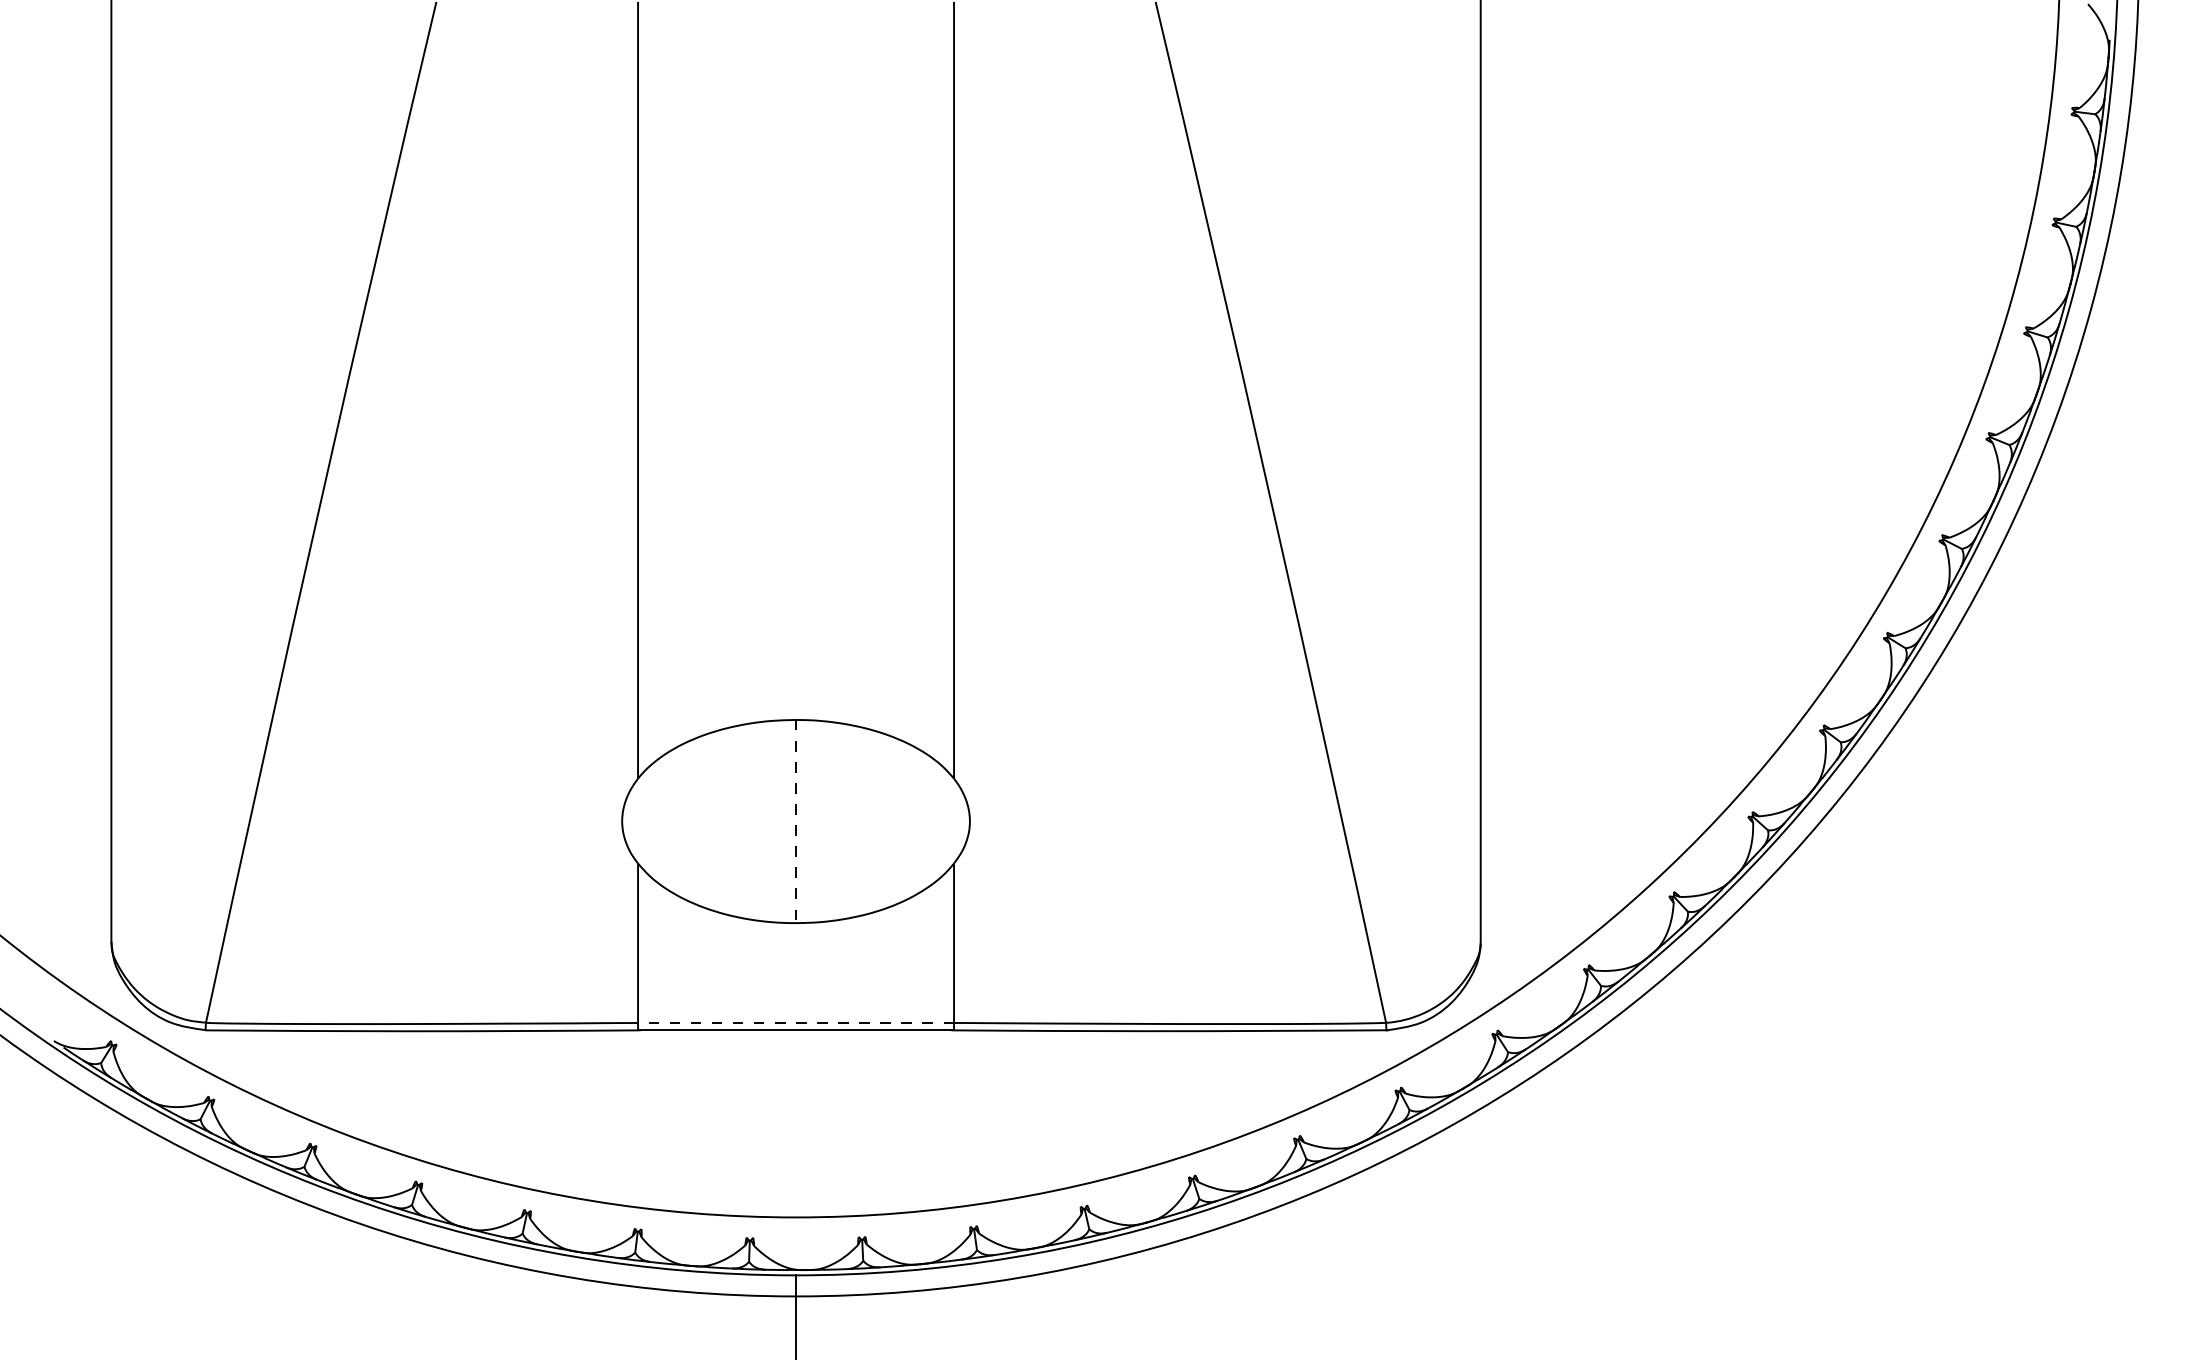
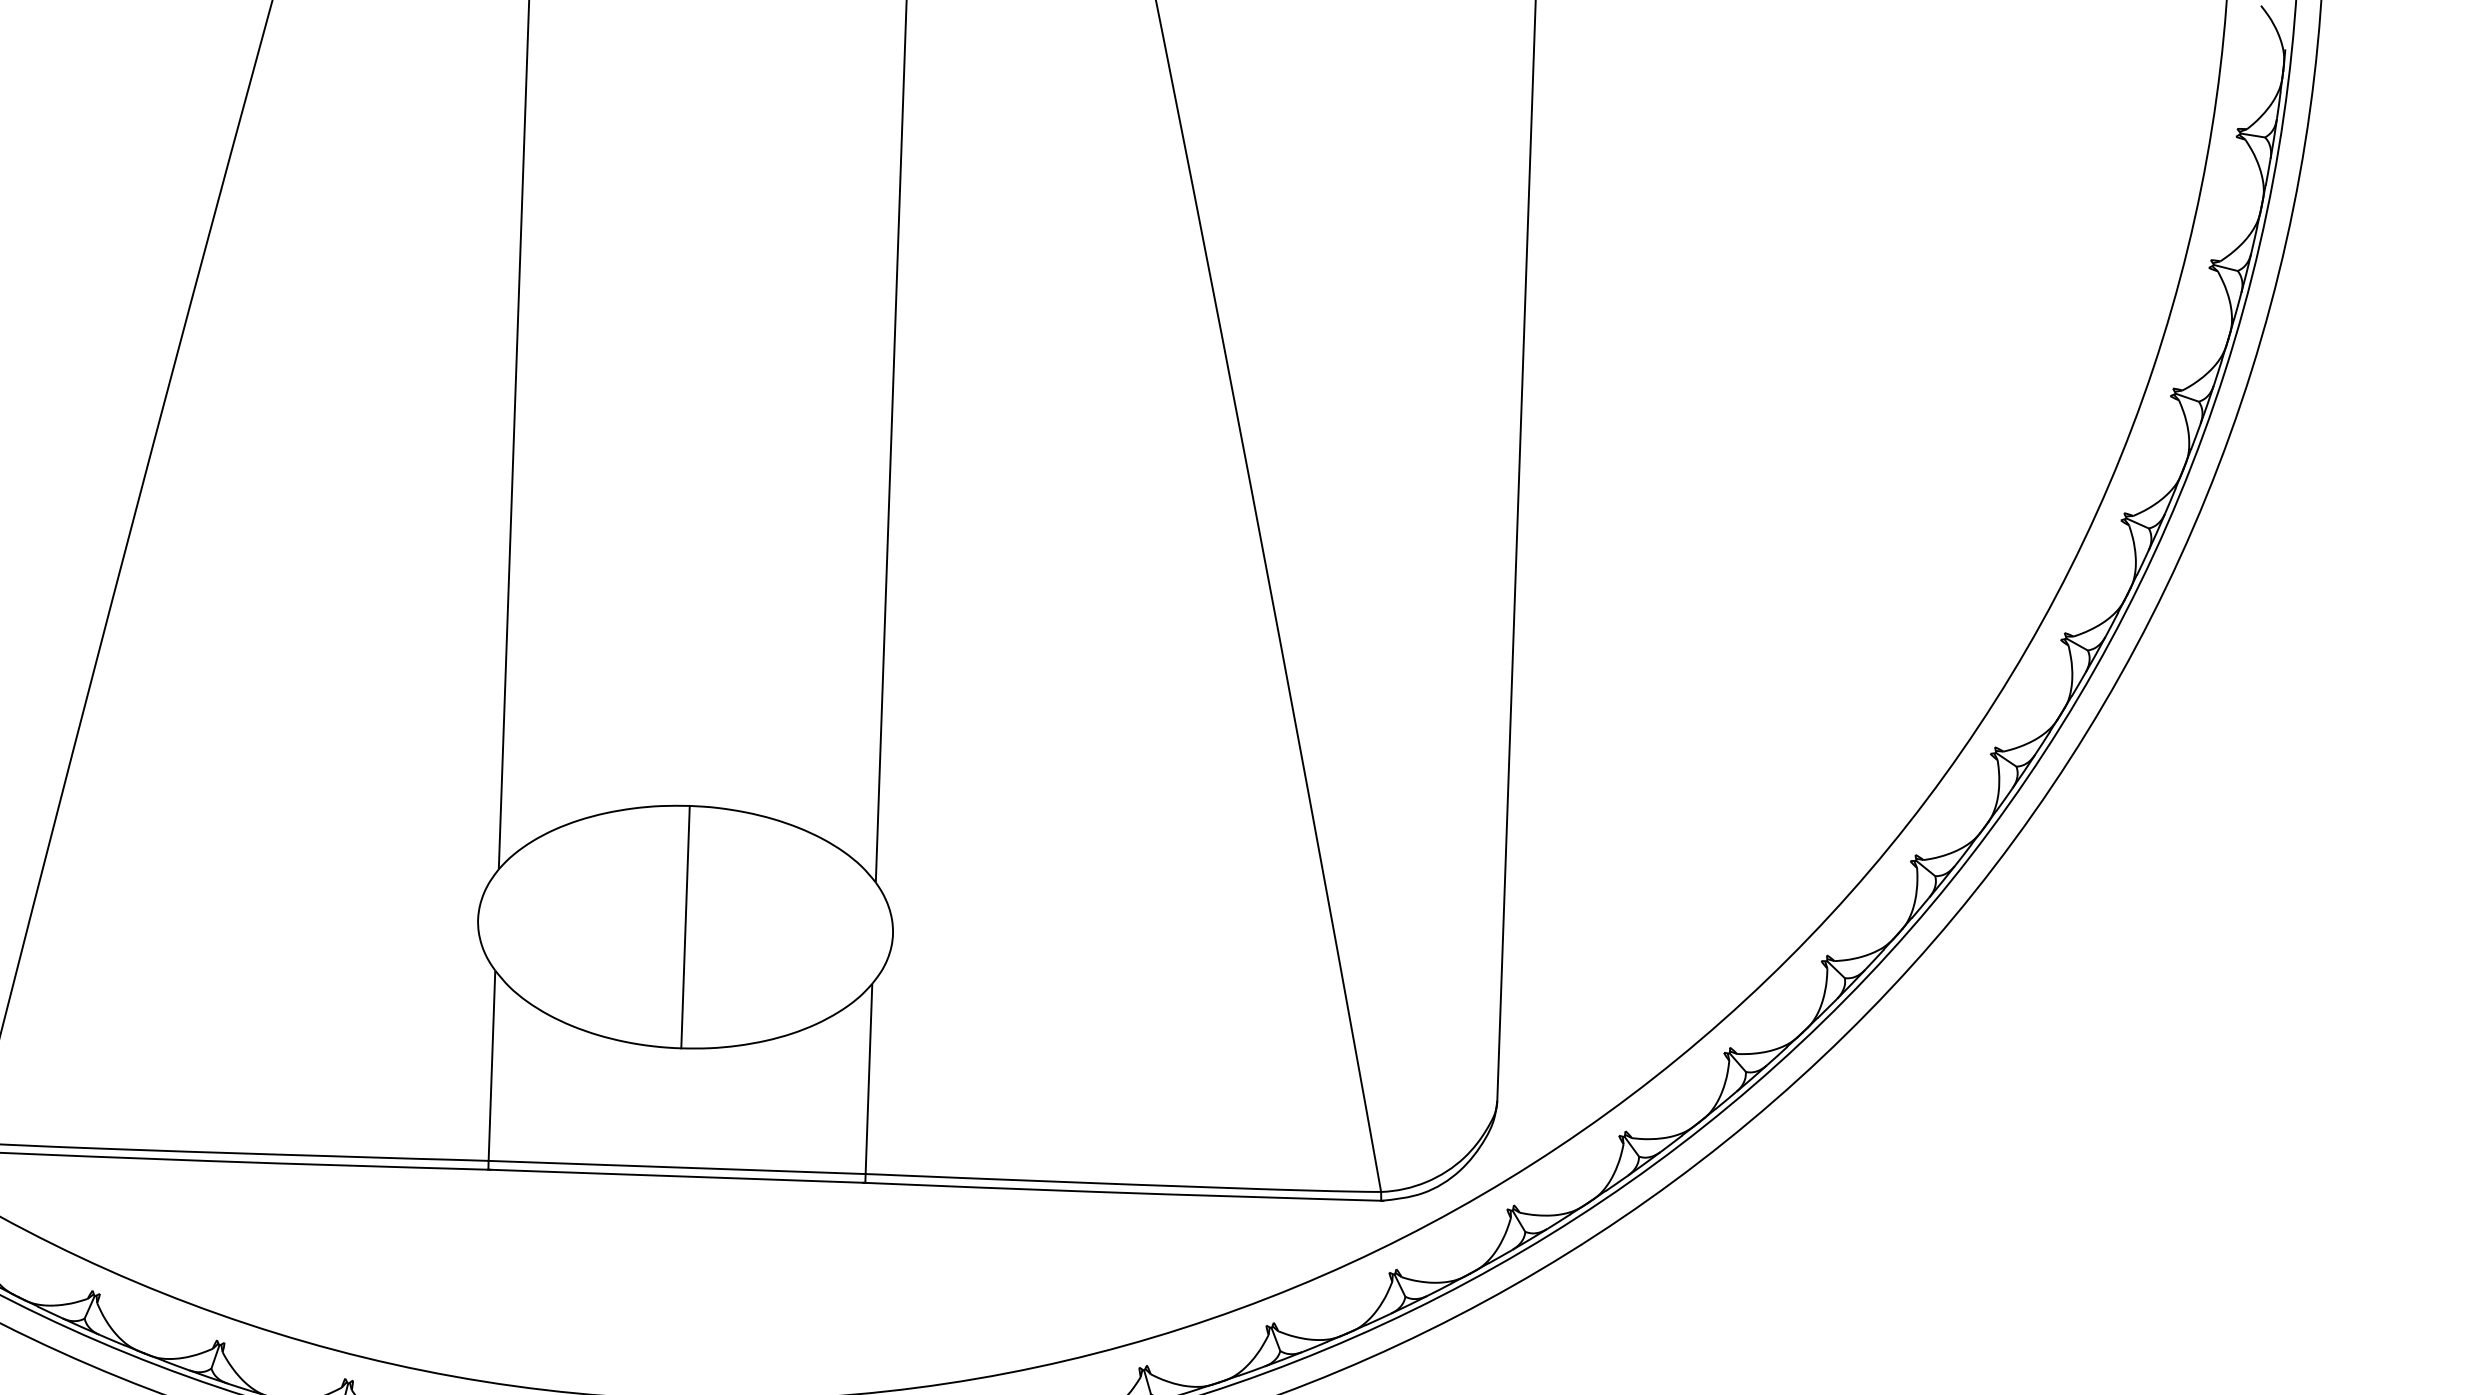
line: (796, 821) -> (686, 927), dashed -> solid
line: (796, 1022) -> (677, 1166), dashed -> solid

